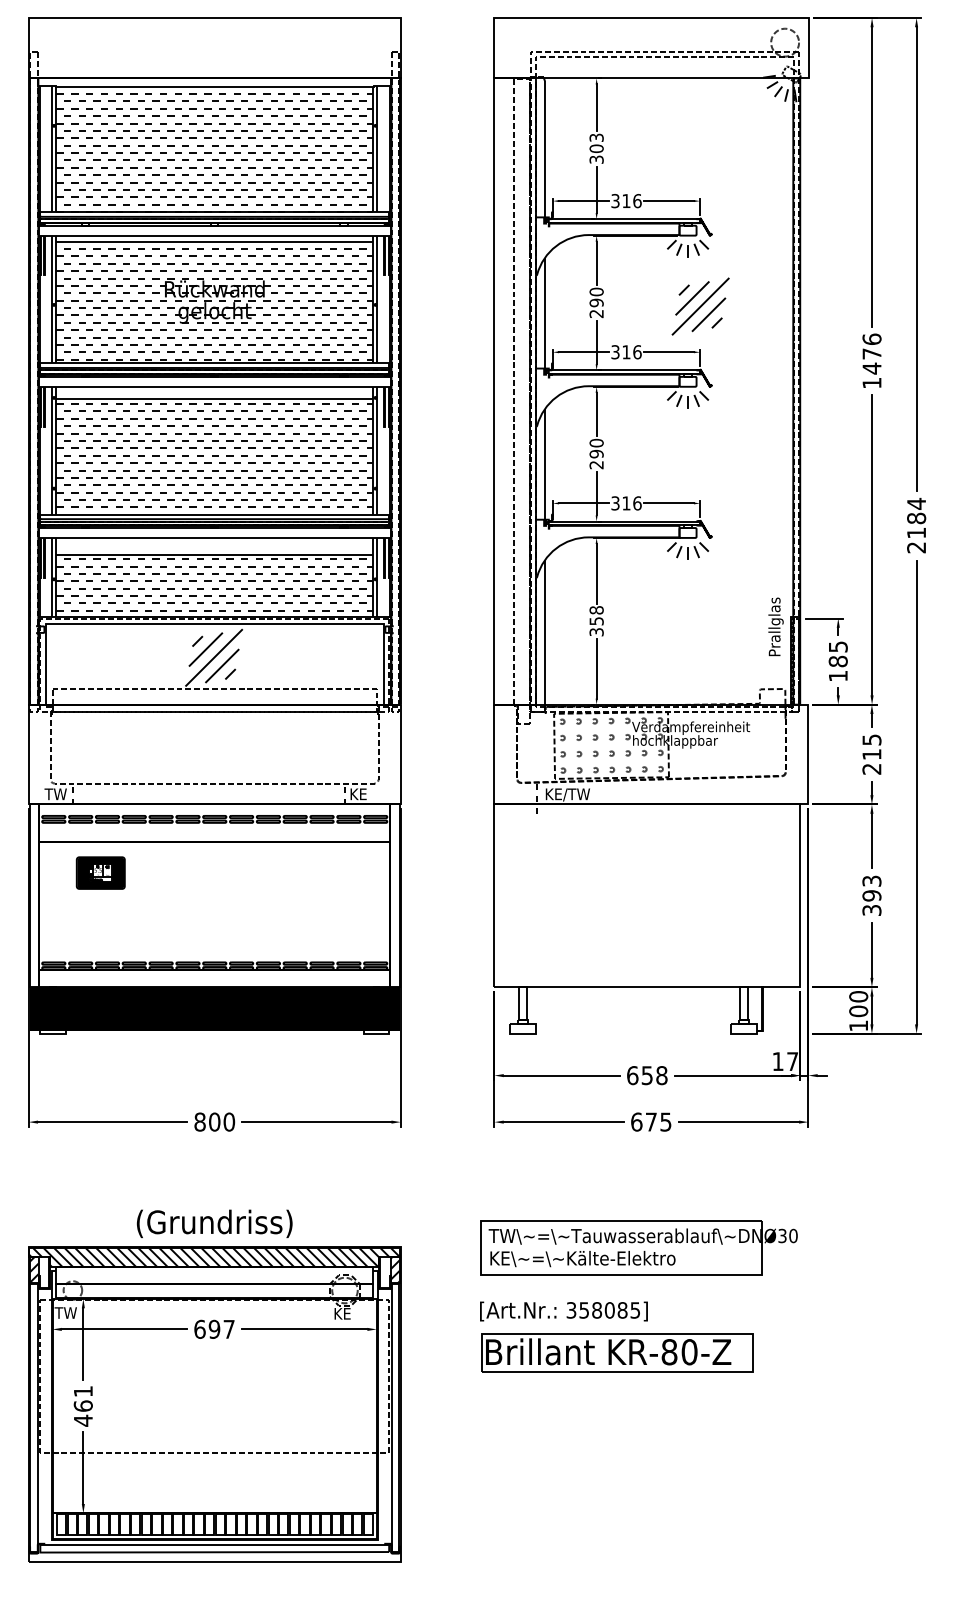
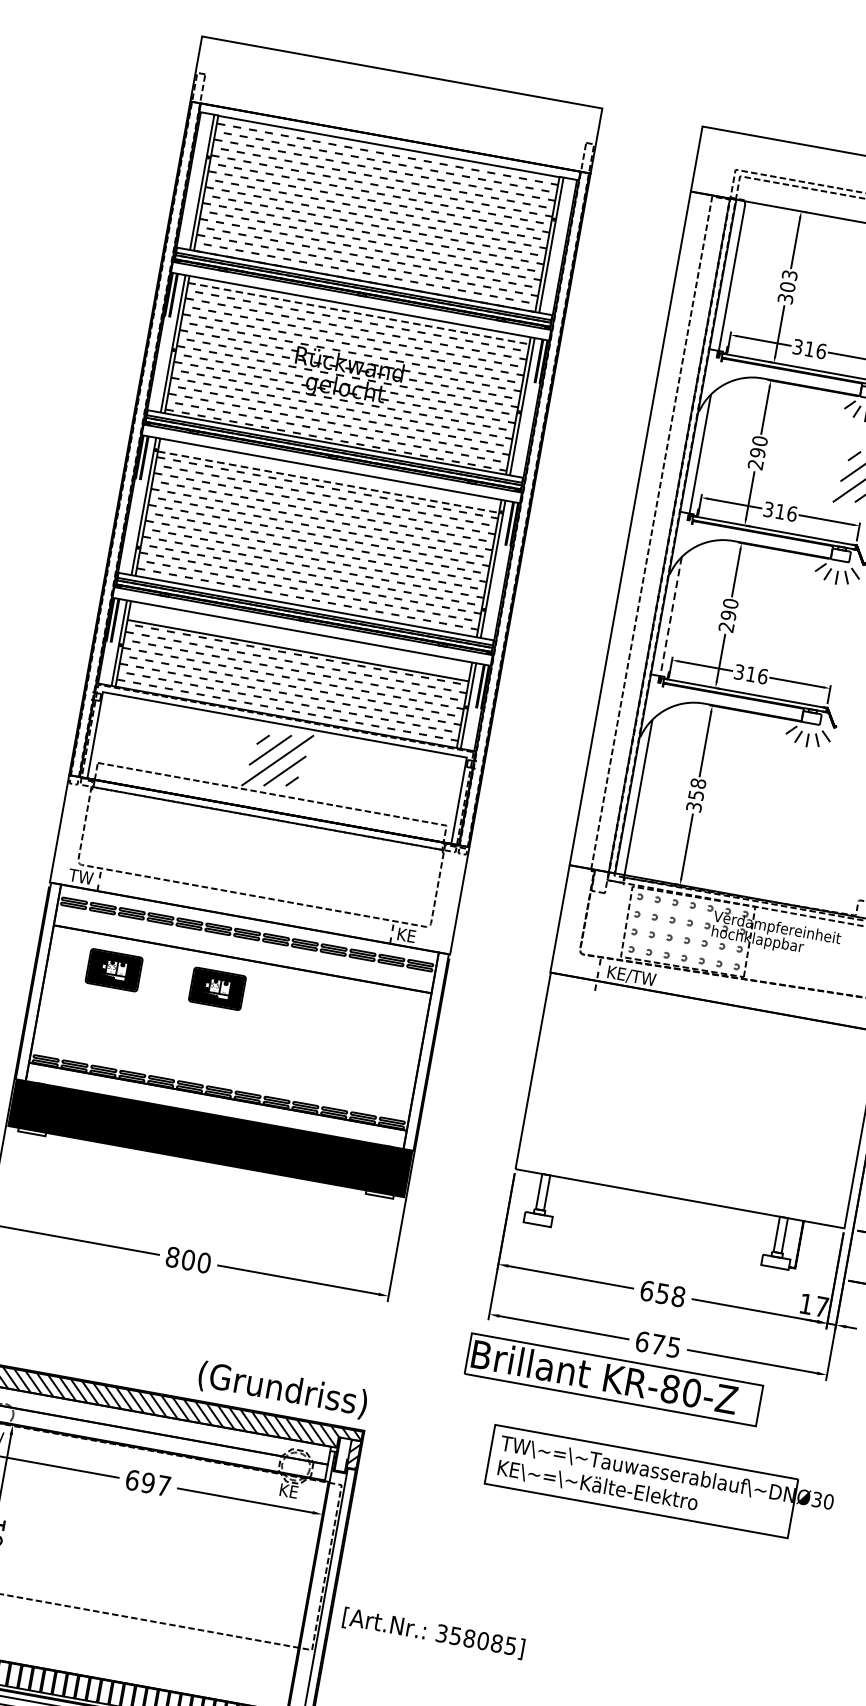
line: (214, 242) -> (358, 313), solid -> dashed
line: (214, 398) -> (328, 481), solid -> dashed
line: (544, 466) -> (670, 618), solid -> dashed
part: (196, 872) -> (217, 988), added
text: (214, 1223) -> (282, 1389), moved
part: (638, 1247) -> (659, 1484), moved
text: (563, 1311) -> (433, 1633), moved
part: (617, 1352) -> (614, 1379), moved

